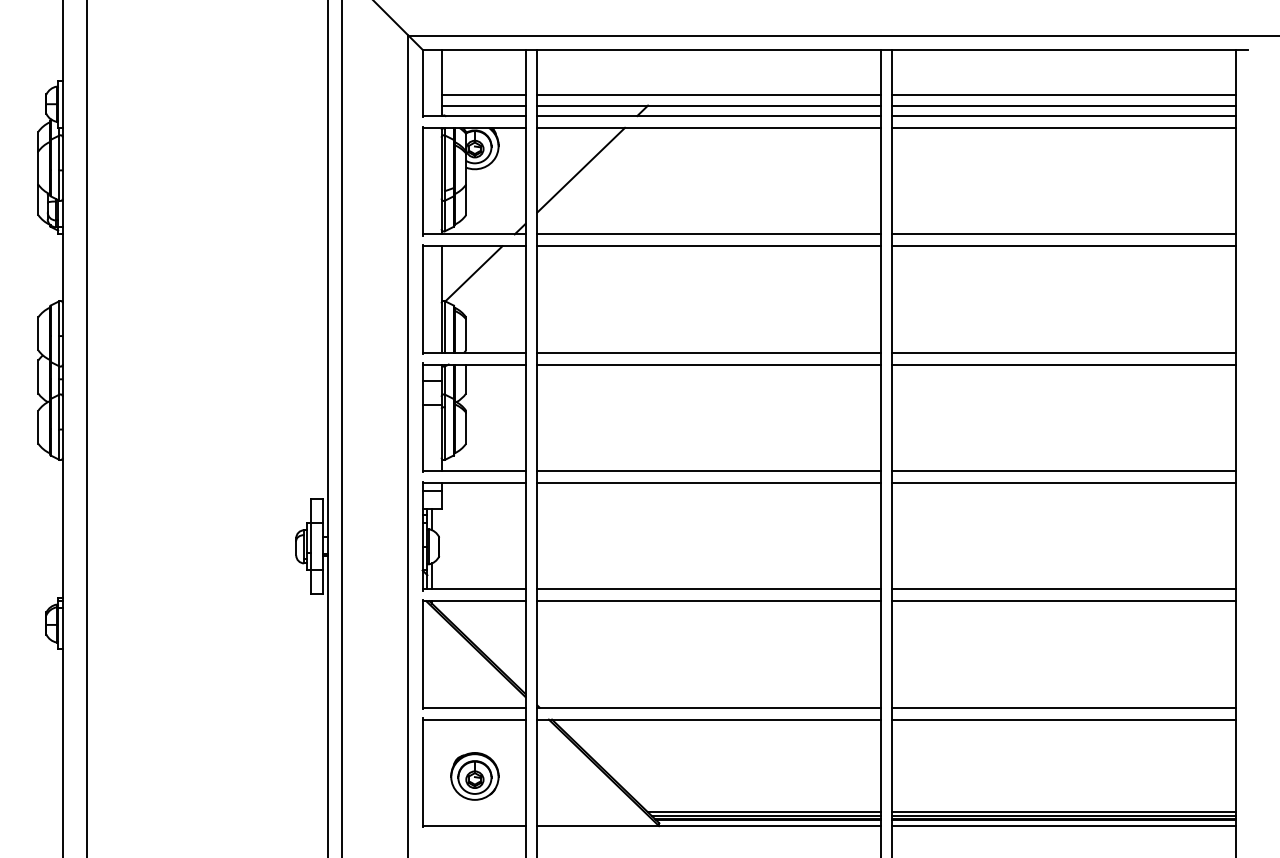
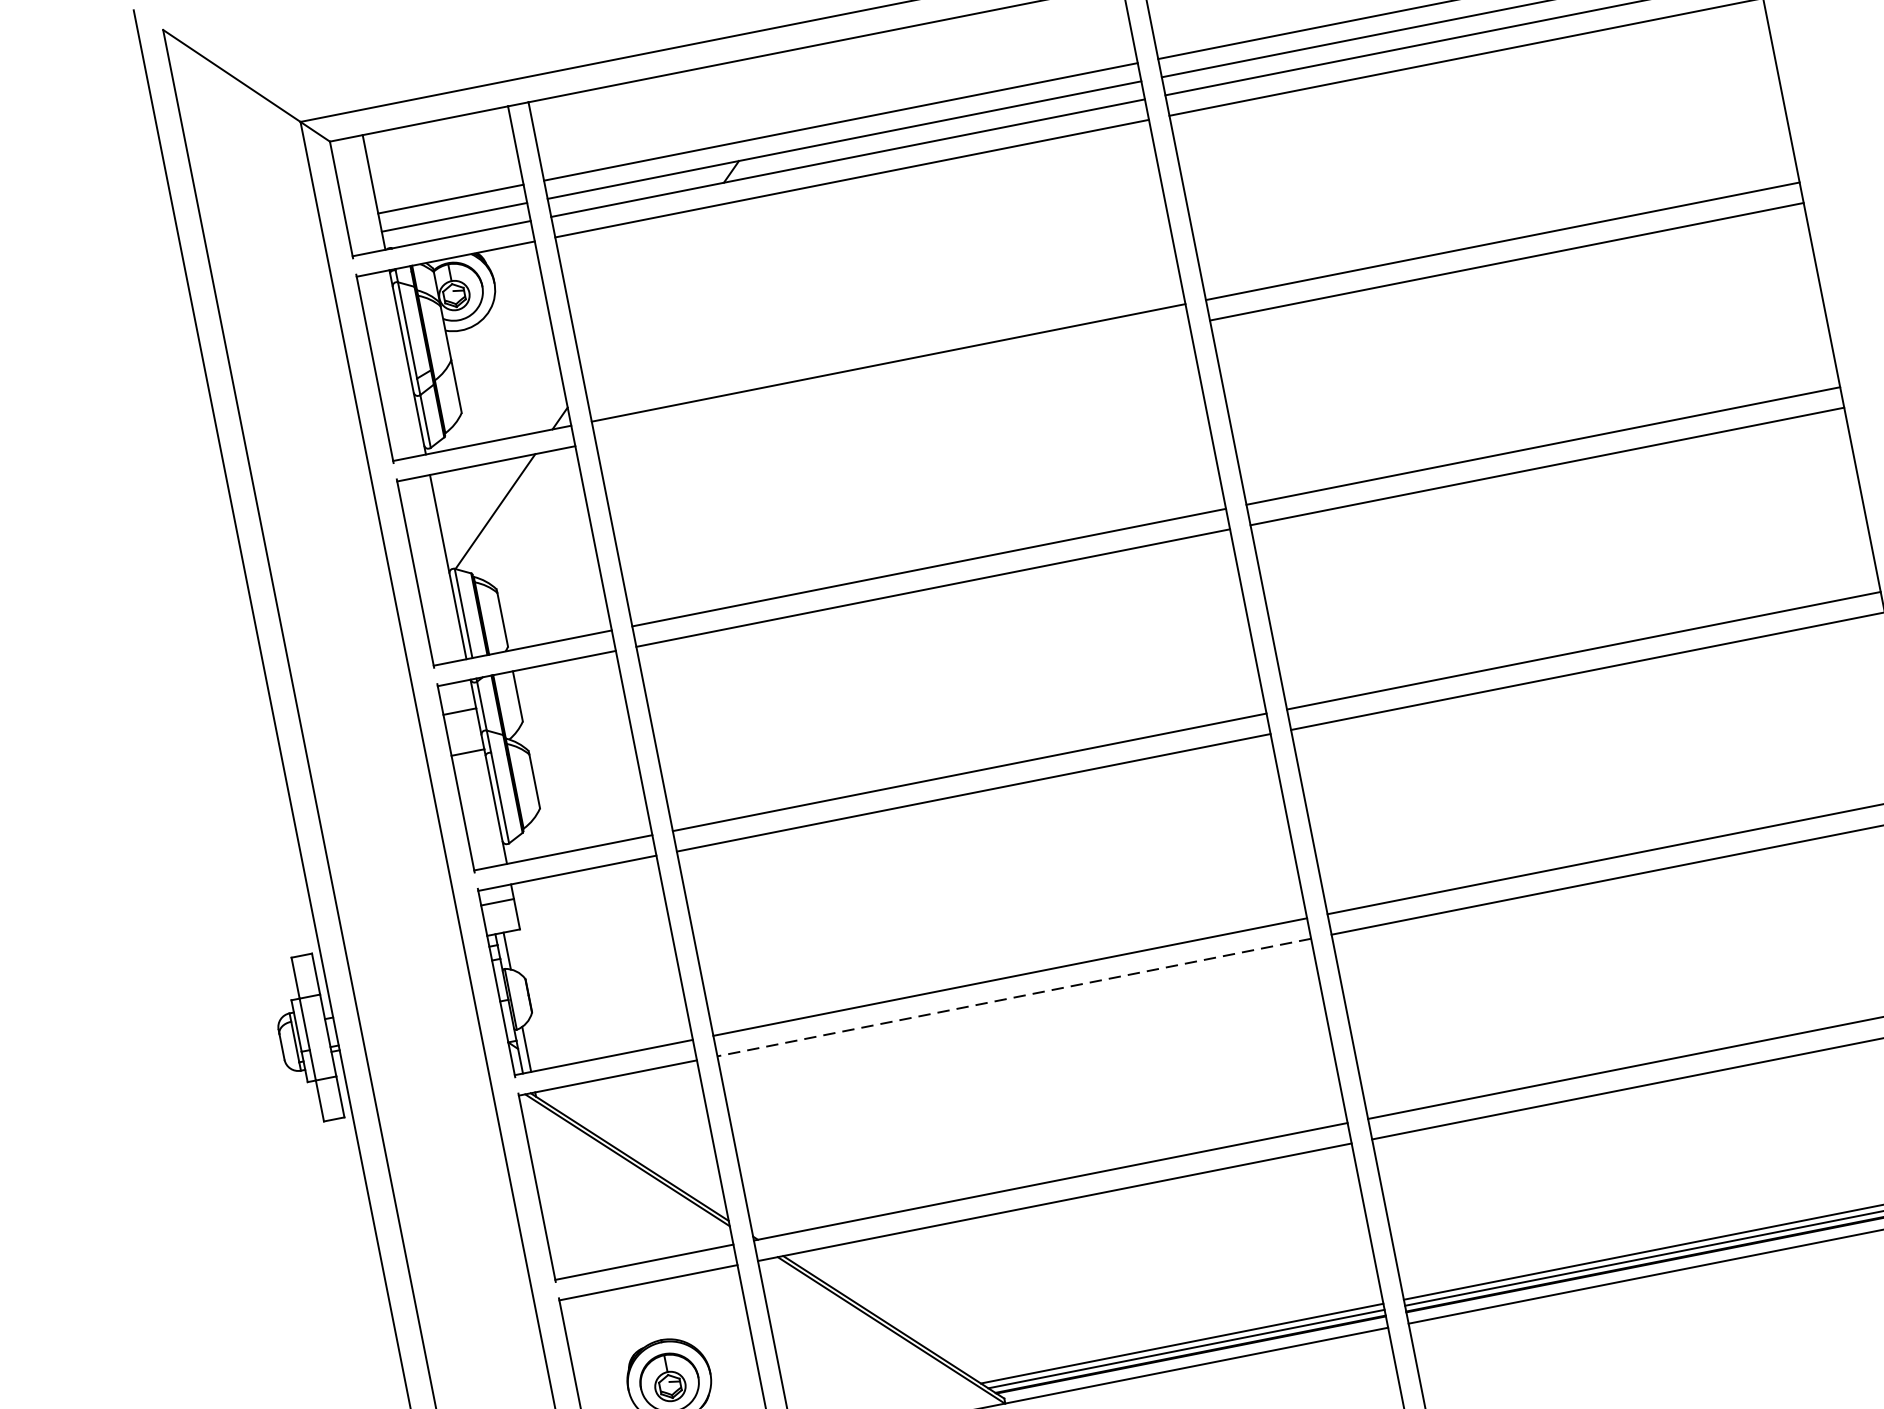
line: (581, 169) -> (645, 294), removed
line: (708, 246) -> (891, 384), removed
line: (709, 601) -> (1015, 997), solid -> dashed

